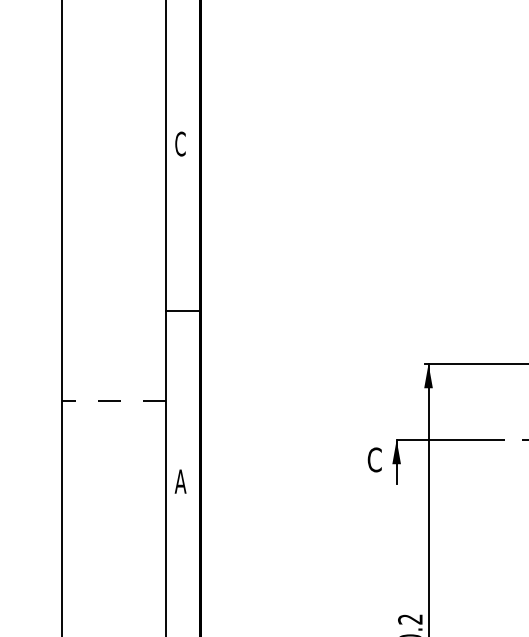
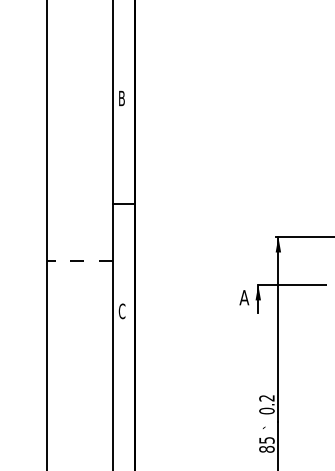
text: (179, 144) -> (121, 98), C -> B
text: (374, 459) -> (244, 297), C -> A
text: (179, 481) -> (121, 311), A -> C

